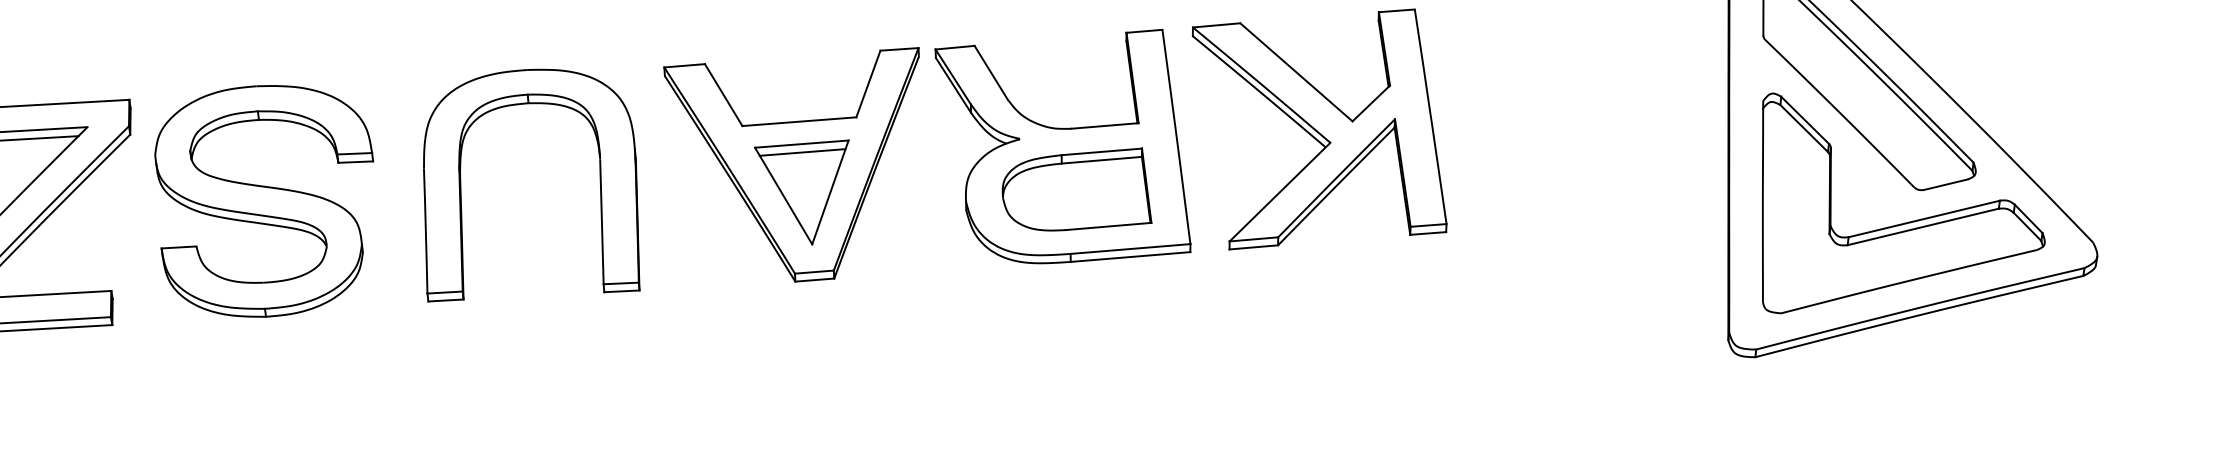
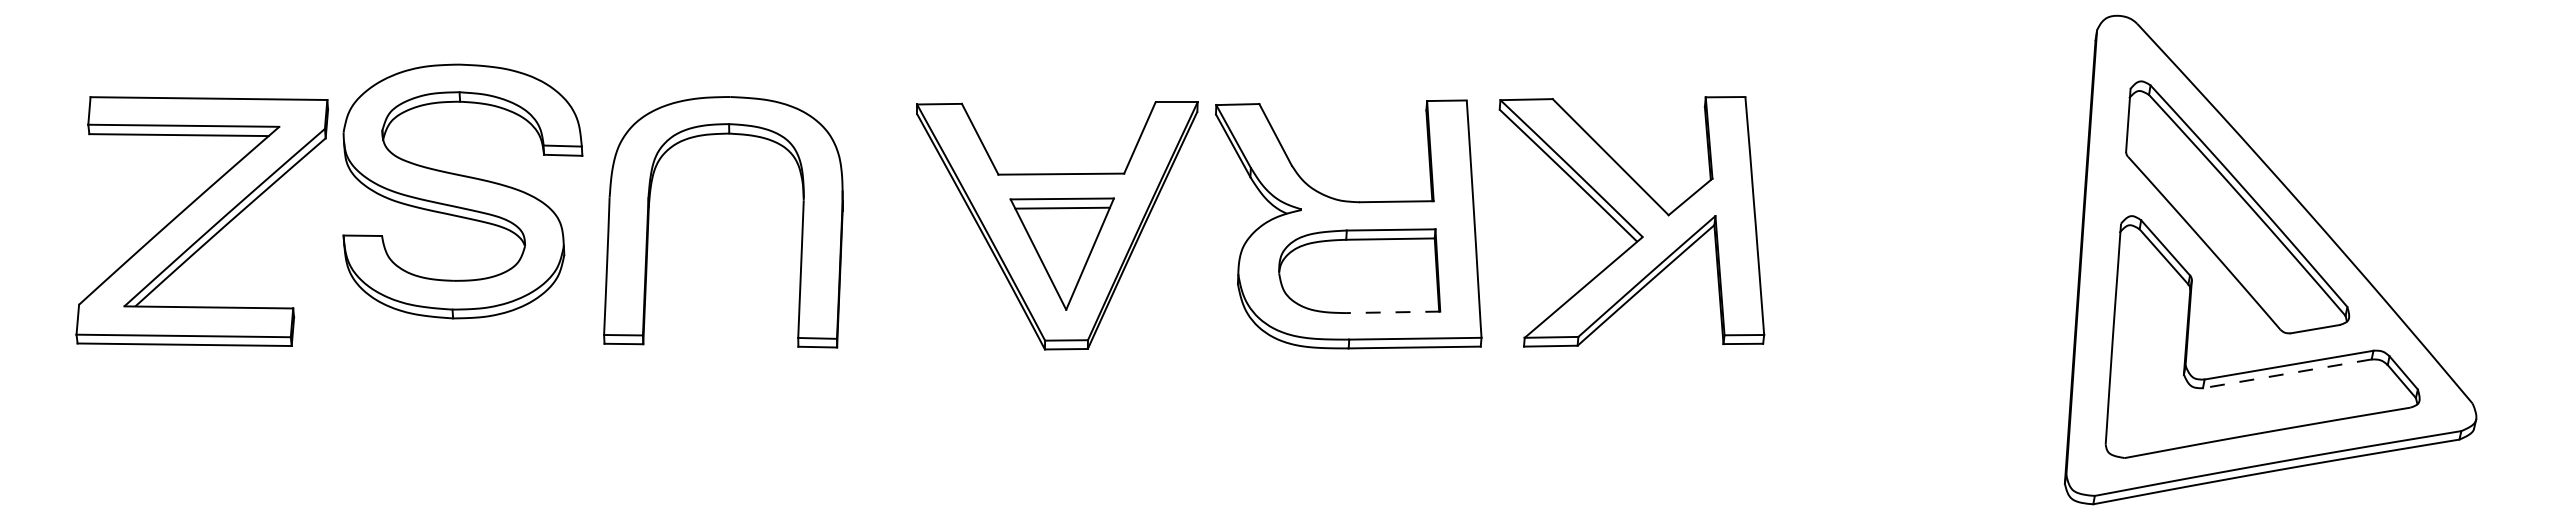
part: (461, 188) -> (649, 222), moved
part: (266, 201) -> (462, 191), moved
line: (1108, 226) -> (1392, 312), solid -> dashed
line: (1923, 226) -> (2287, 373), solid -> dashed

